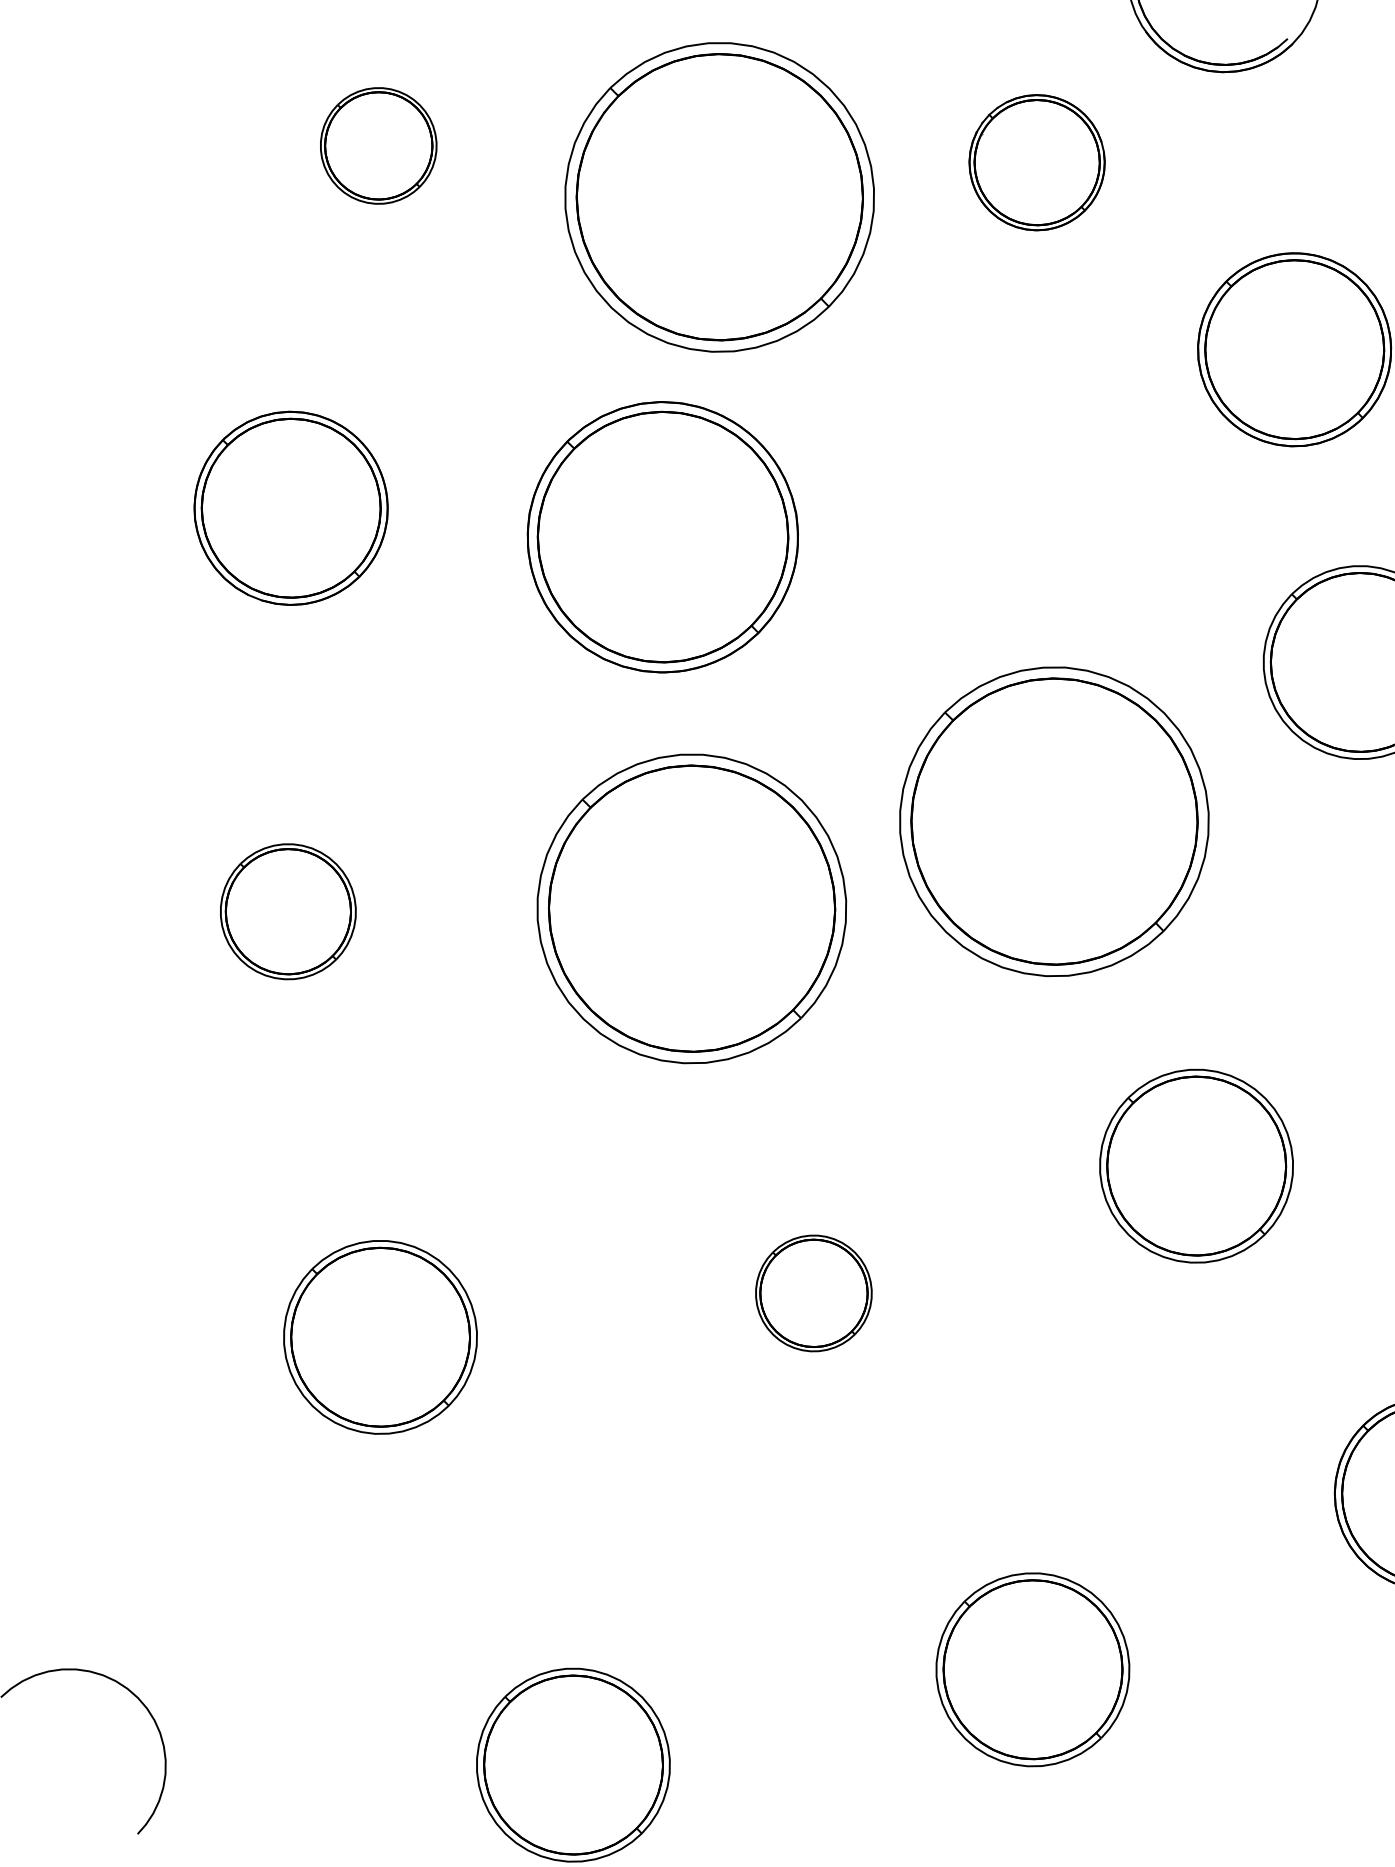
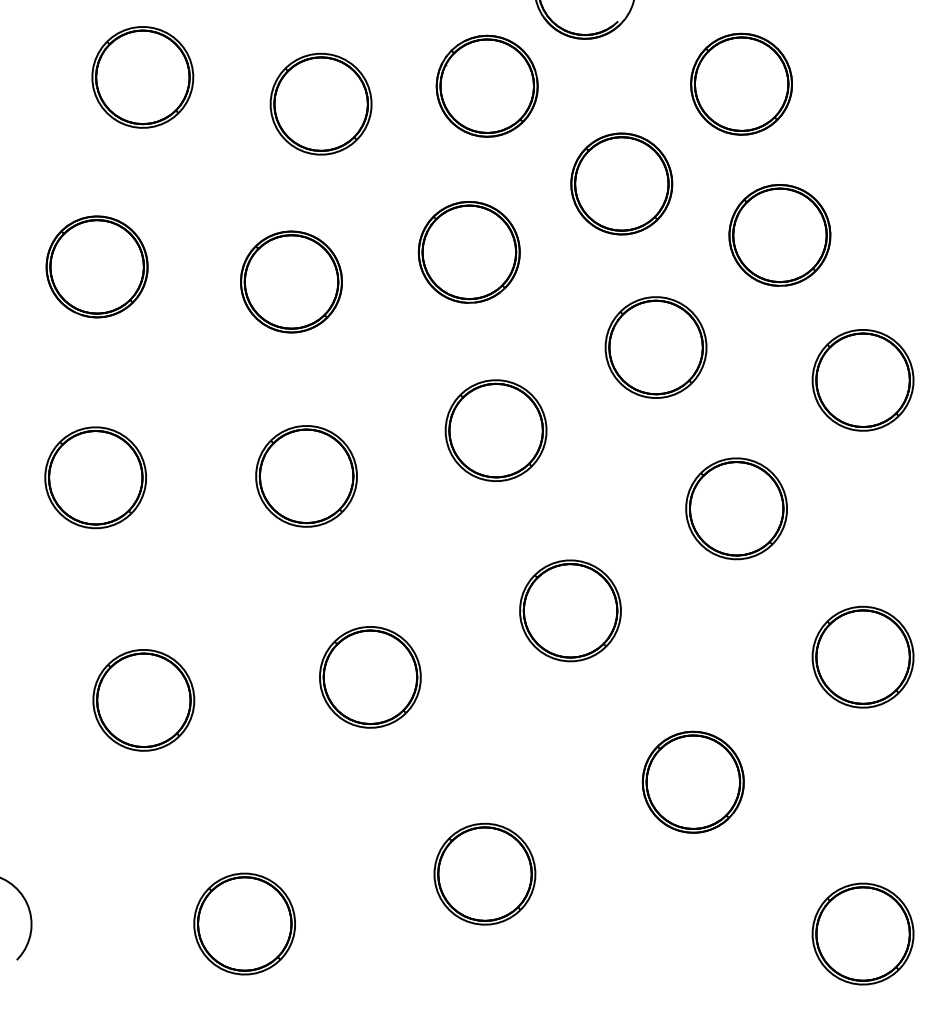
part: (377, 146) -> (142, 77), size x1.67
part: (1035, 161) -> (486, 85), size x1.43
part: (718, 195) -> (320, 103), size x0.62
part: (1001, 480) -> (468, 252), added
part: (662, 536) -> (291, 281), size x0.71
part: (1053, 821) -> (495, 430), size x0.62
part: (691, 909) -> (306, 476), size x0.62
part: (288, 911) -> (95, 477), size x1.43
part: (814, 1293) -> (370, 677), size x1.67

